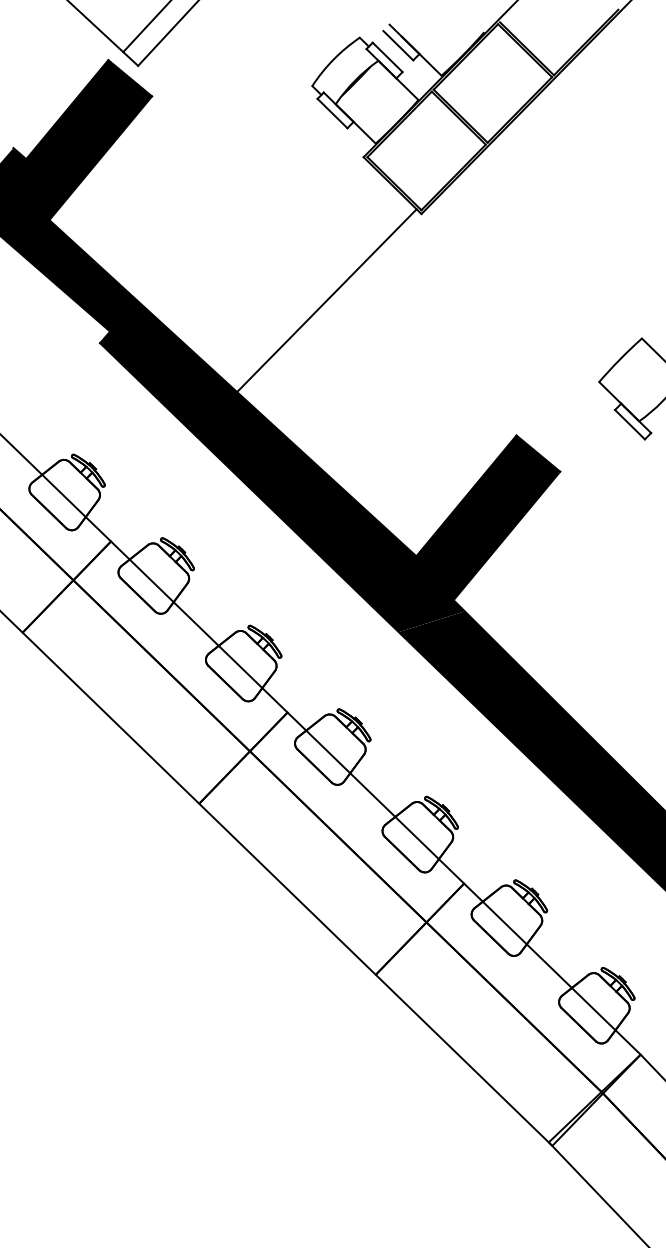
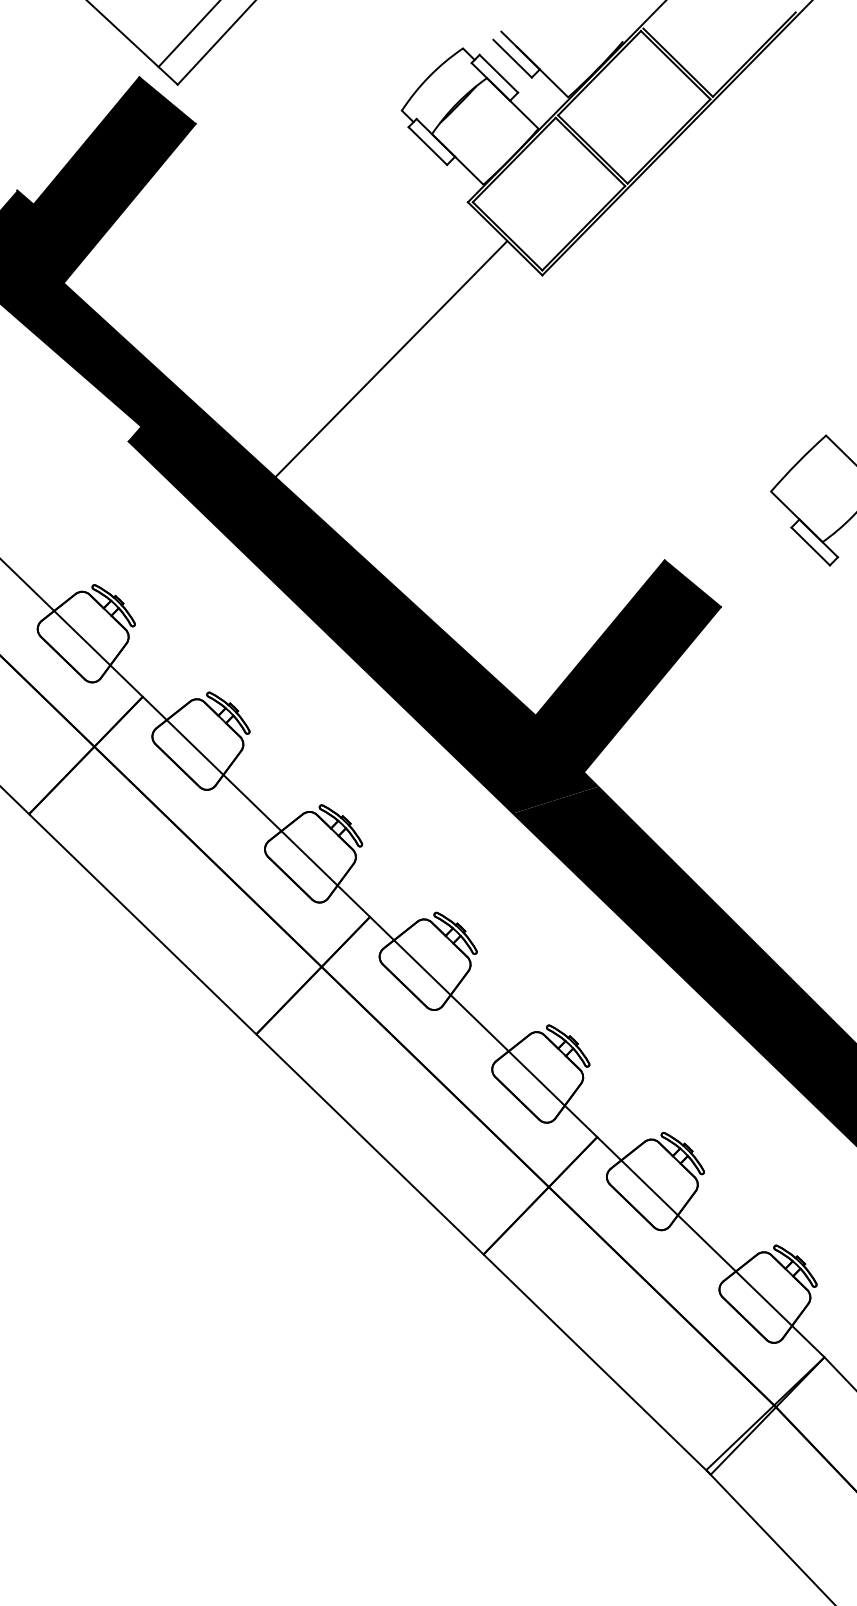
line: (326, 301) -> (390, 360), moved

